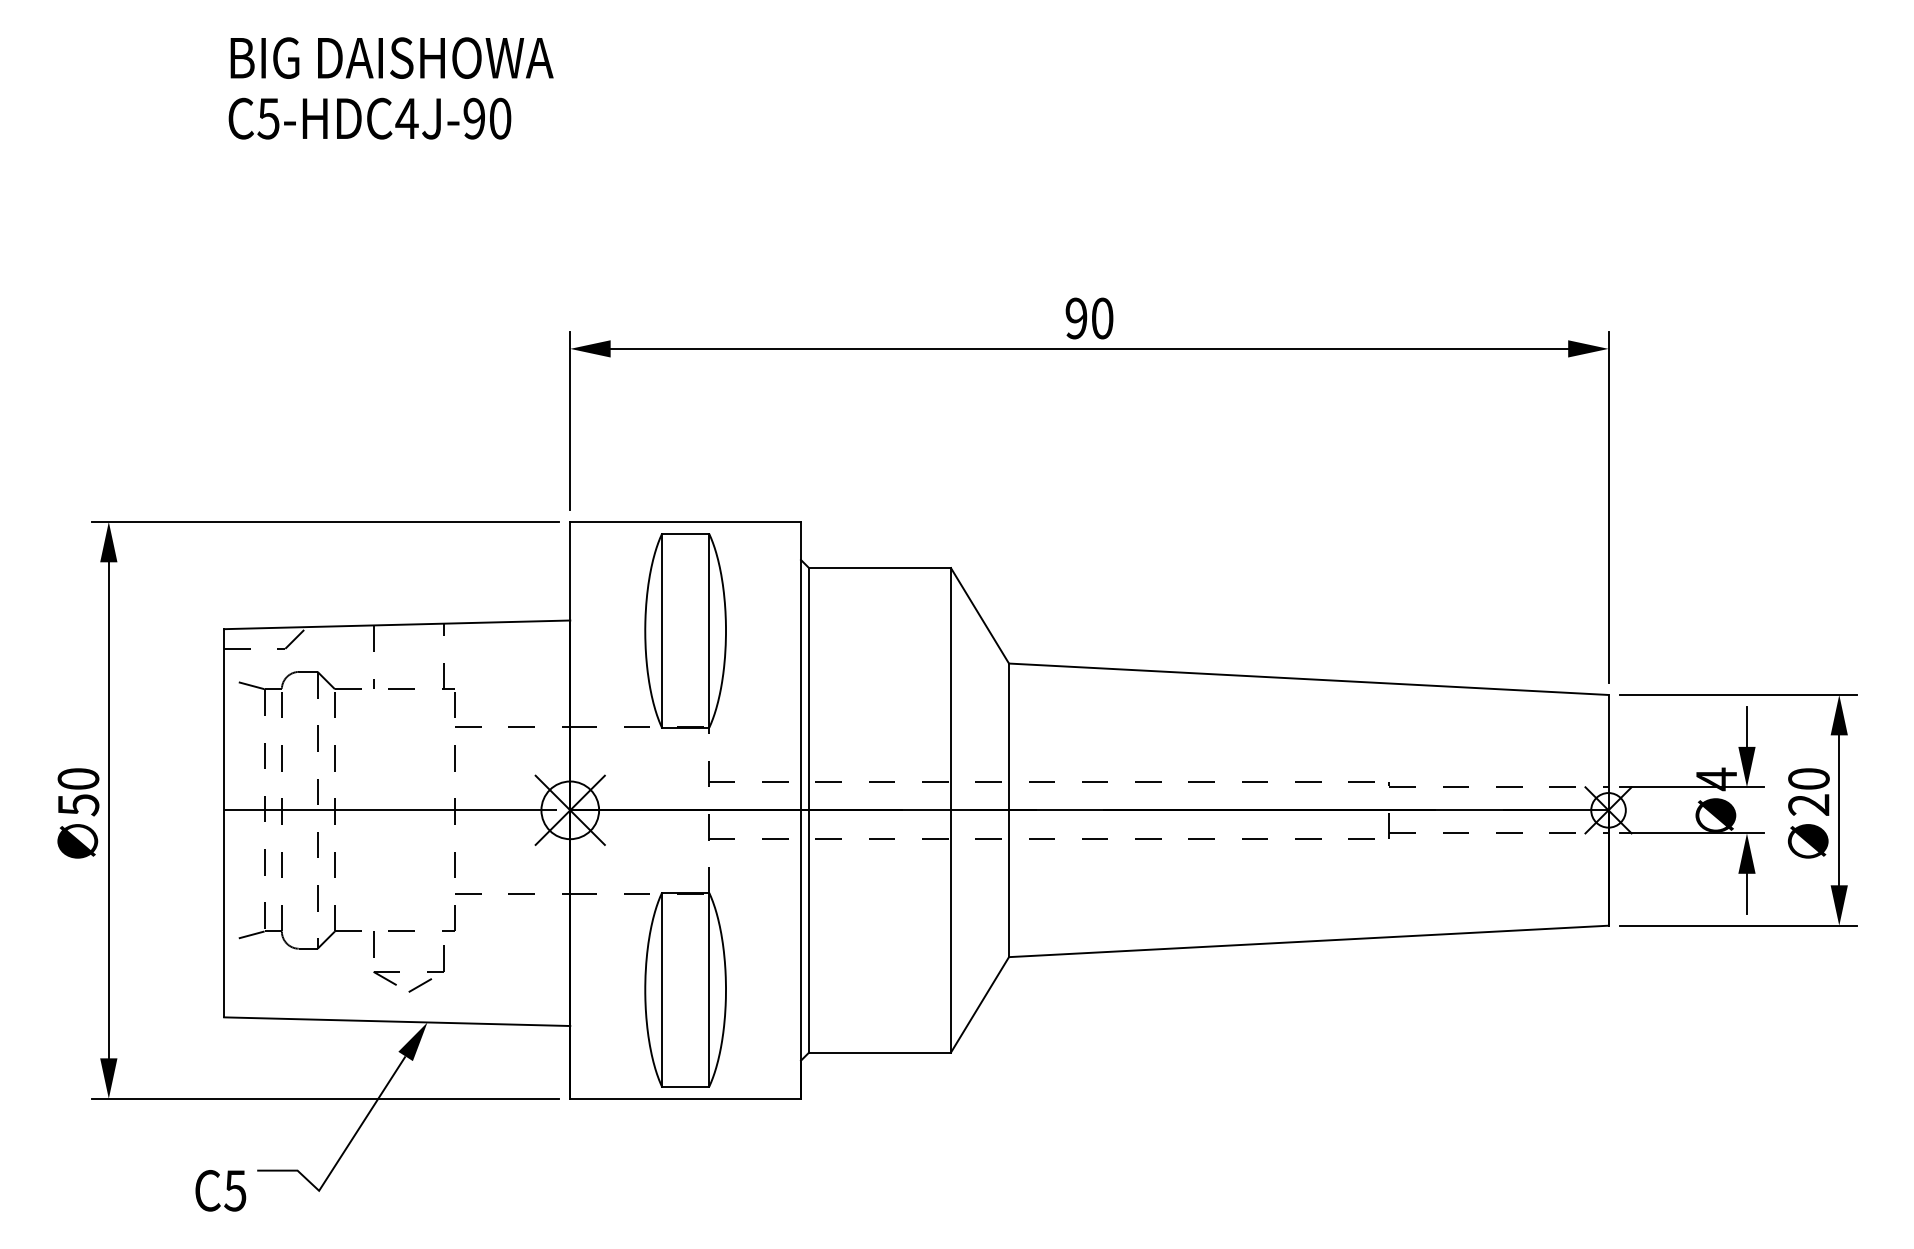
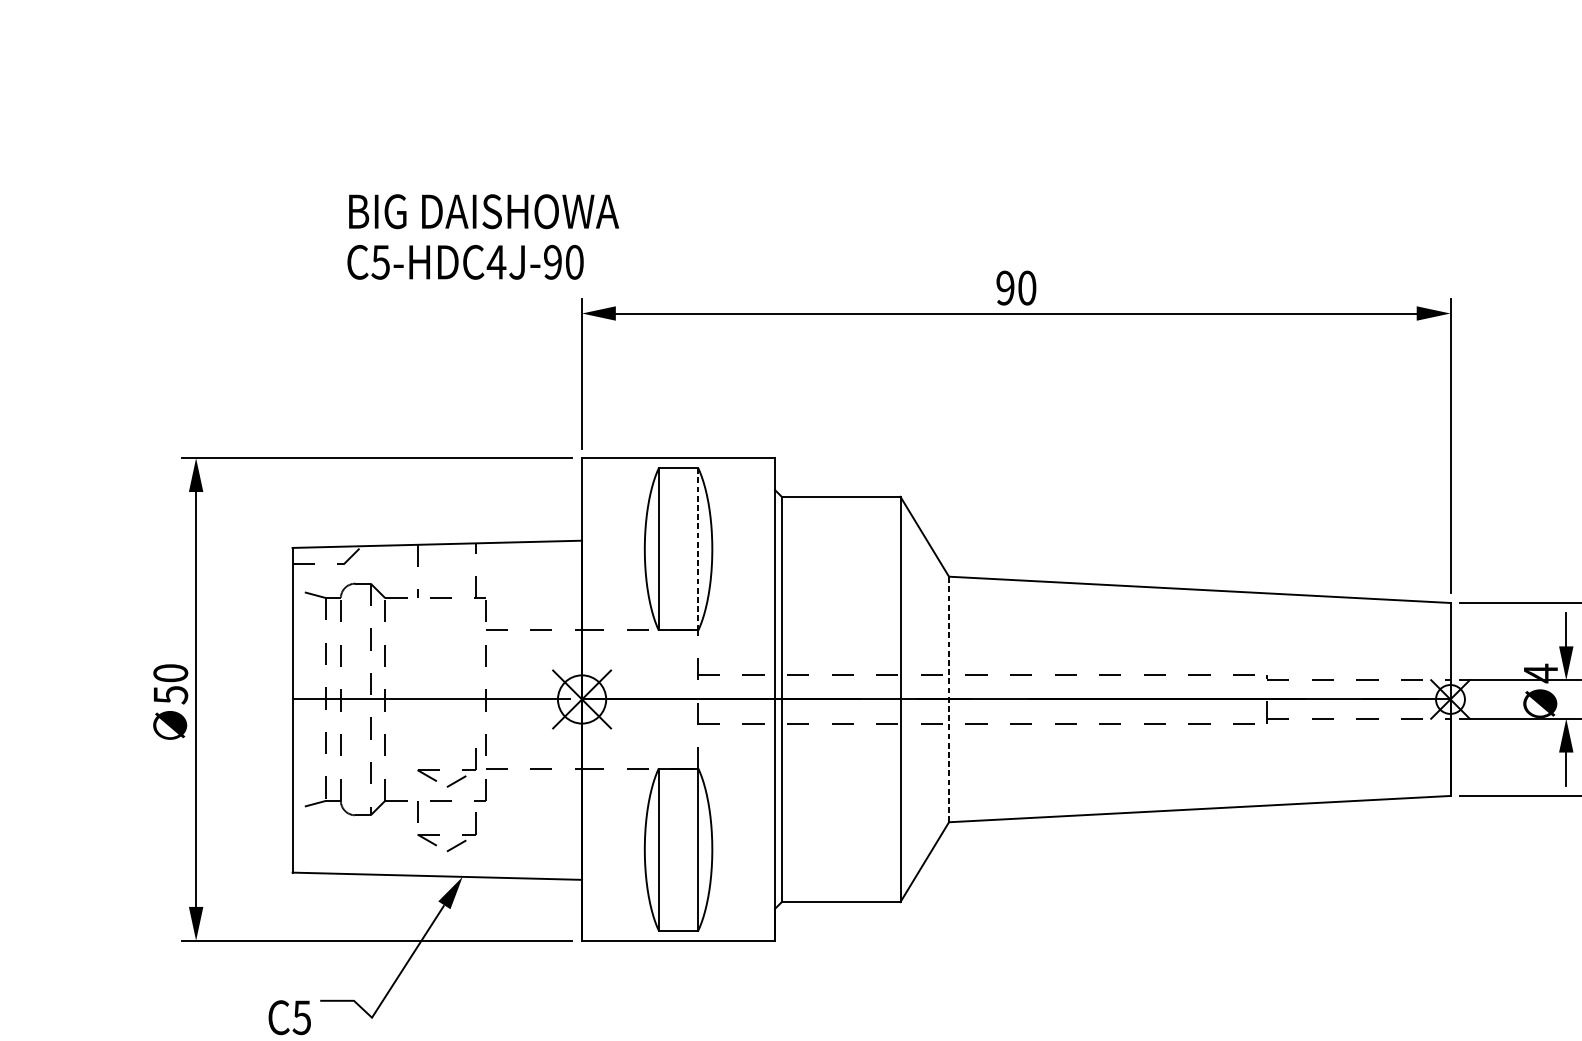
text: (390, 88) -> (482, 237), moved
line: (709, 630) -> (698, 549), solid -> dashed
line: (1009, 810) -> (949, 699), solid -> dashed
part: (399, 894) -> (439, 769), added

